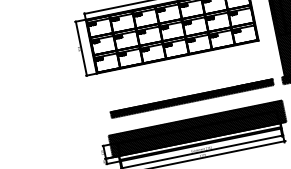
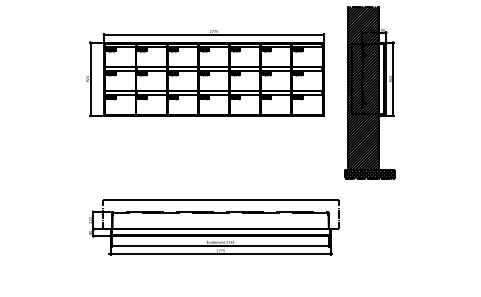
part: (191, 98) -> (221, 173), removed
hatch: (197, 128) -> (220, 214), removed

